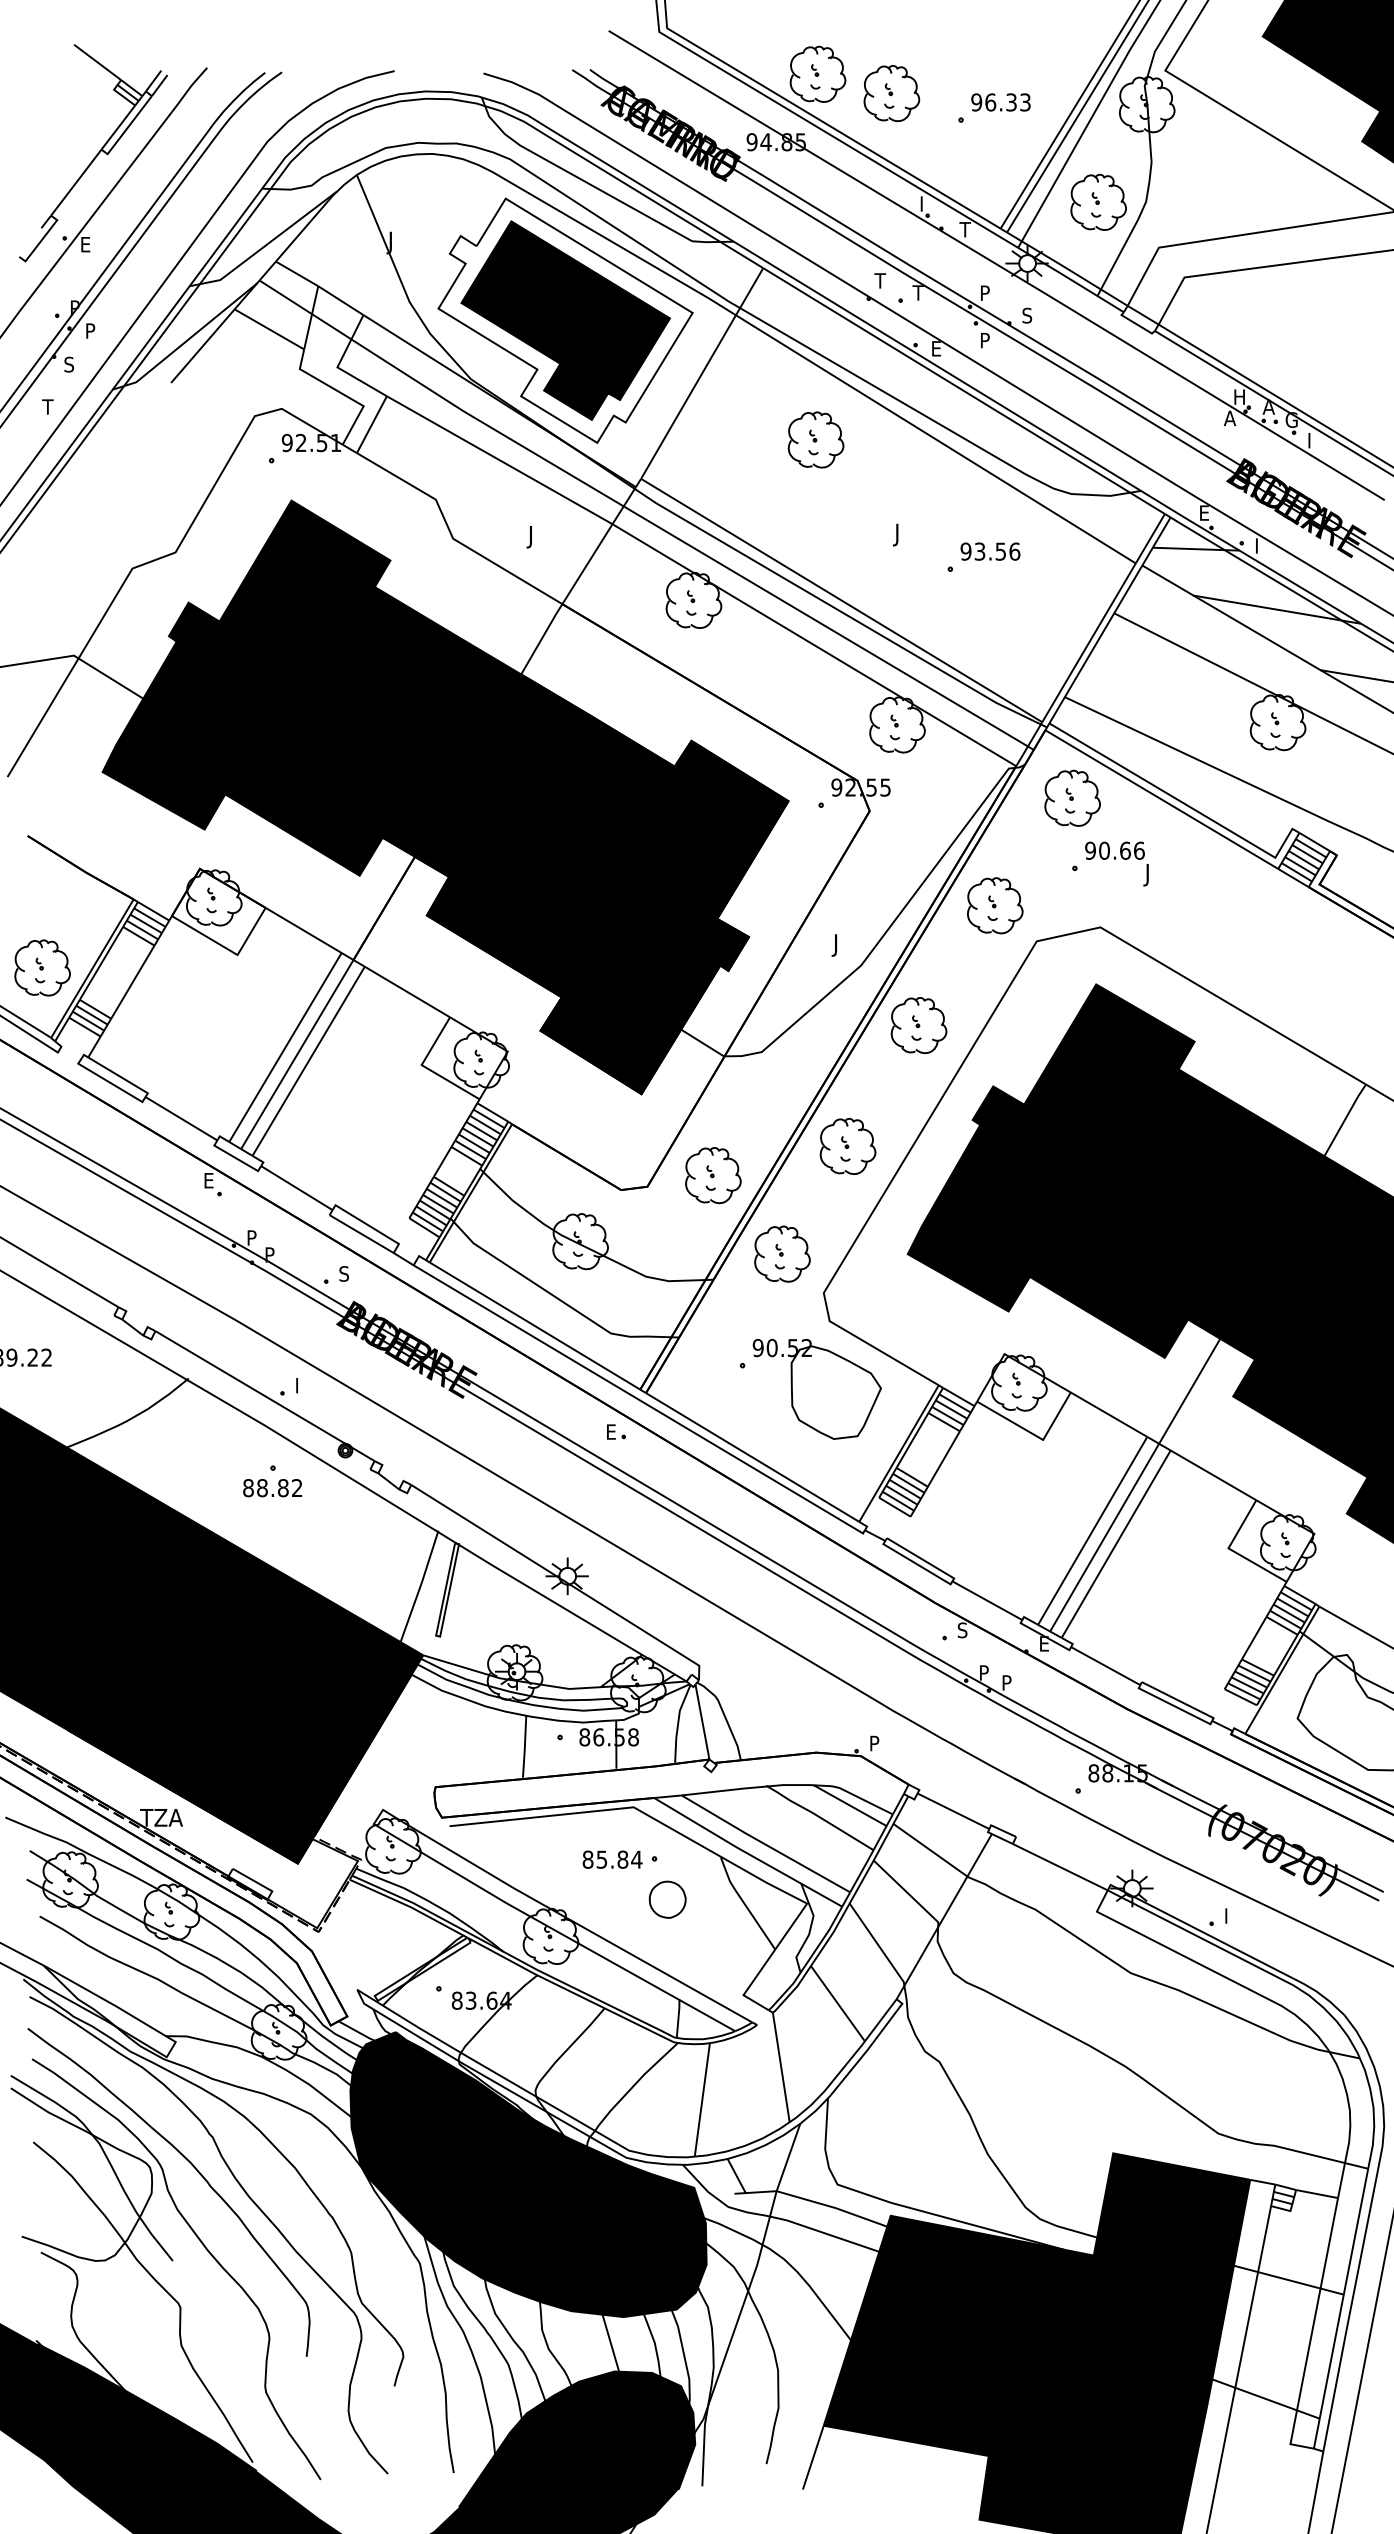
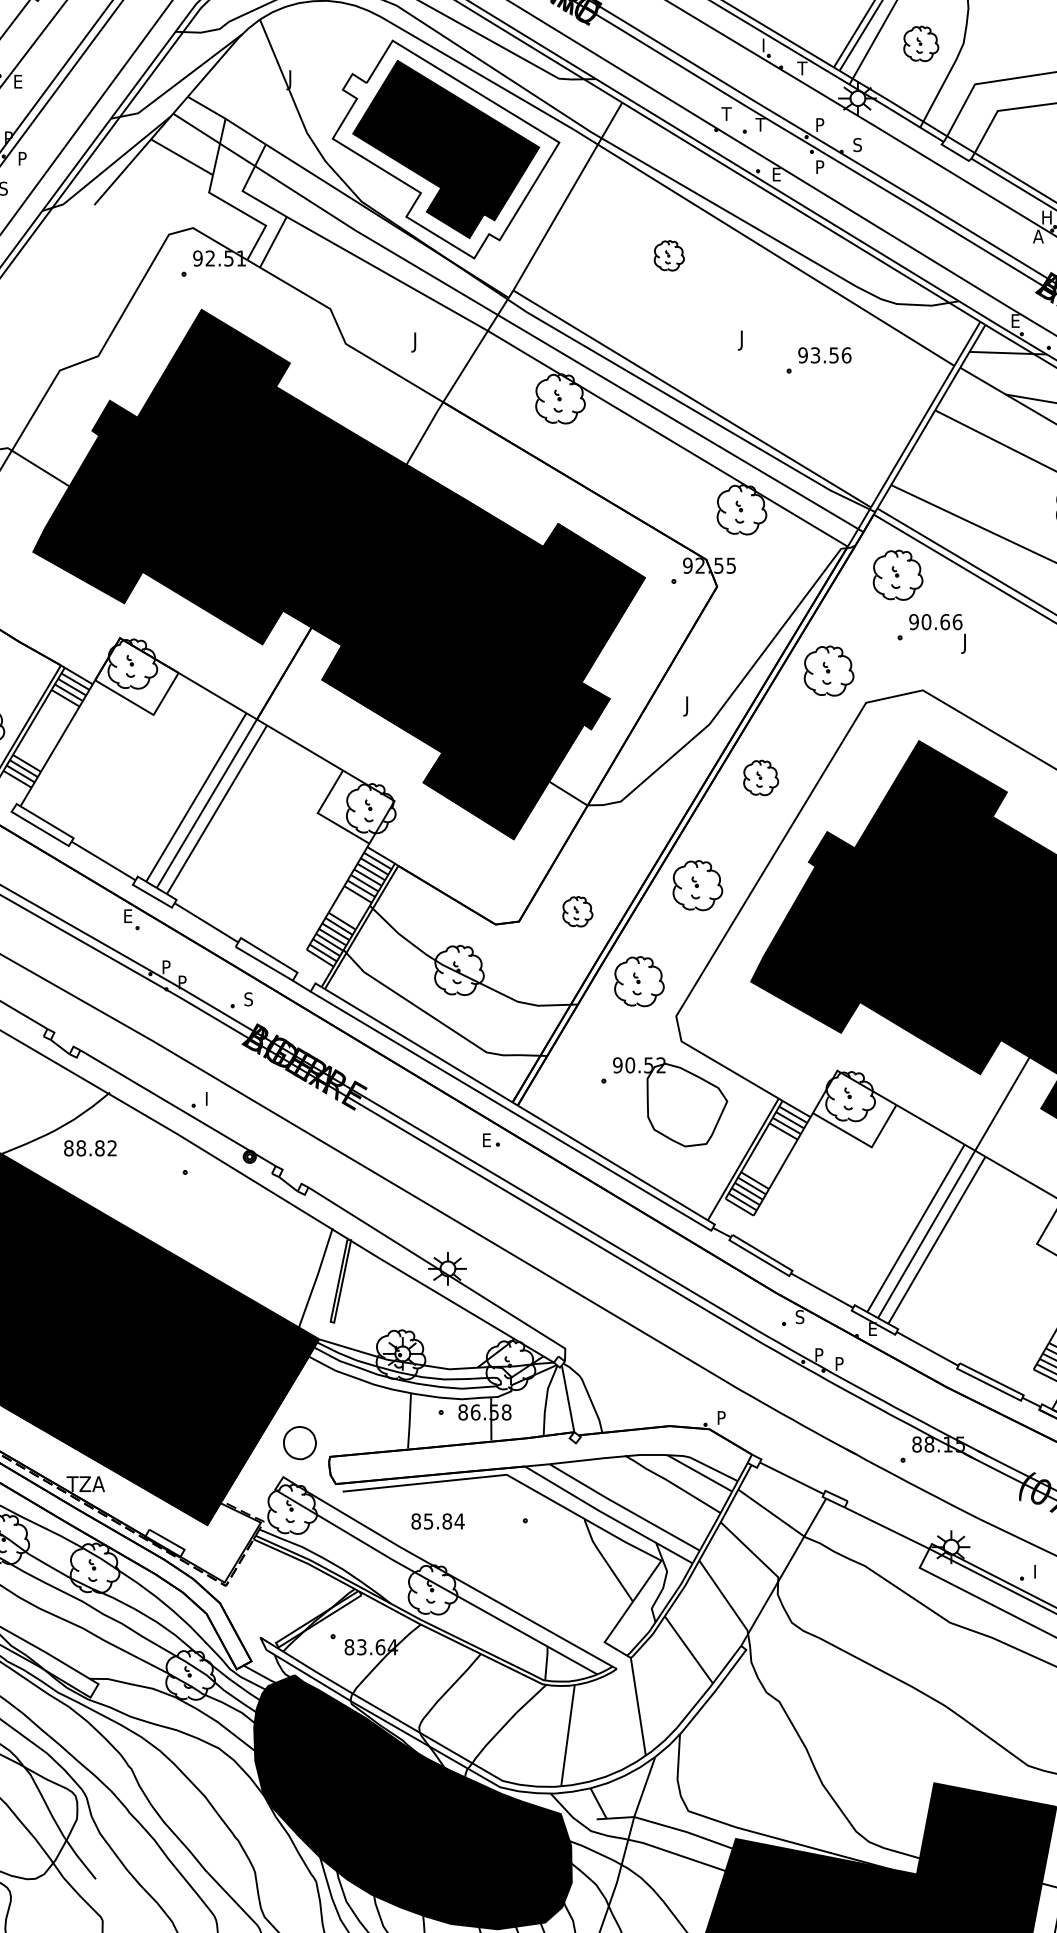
part: (1098, 201) -> (921, 43), size x0.7
part: (815, 439) -> (668, 255), size x0.6
part: (918, 1025) -> (760, 777), size x0.7
part: (713, 1175) -> (577, 911), size x0.6
text: (272, 1488) -> (90, 1148), moved
text: (612, 1859) -> (437, 1521), moved
part: (667, 1899) -> (299, 1442), moved

